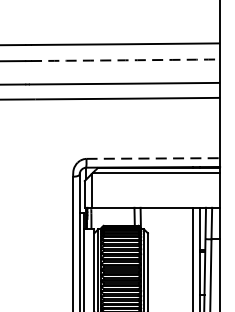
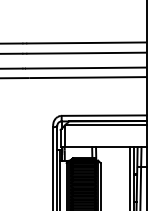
arc: (125, 60) -> (86, 53), dashed -> solid
line: (153, 158) -> (104, 115), dashed -> solid

